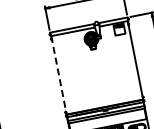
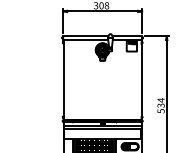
line: (58, 75) -> (63, 79), dashed -> solid

